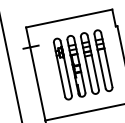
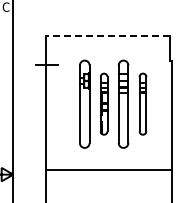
line: (68, 18) -> (107, 36), solid -> dashed
part: (103, 60) -> (142, 103), size x0.7
part: (75, 65) -> (103, 103), size x0.7

